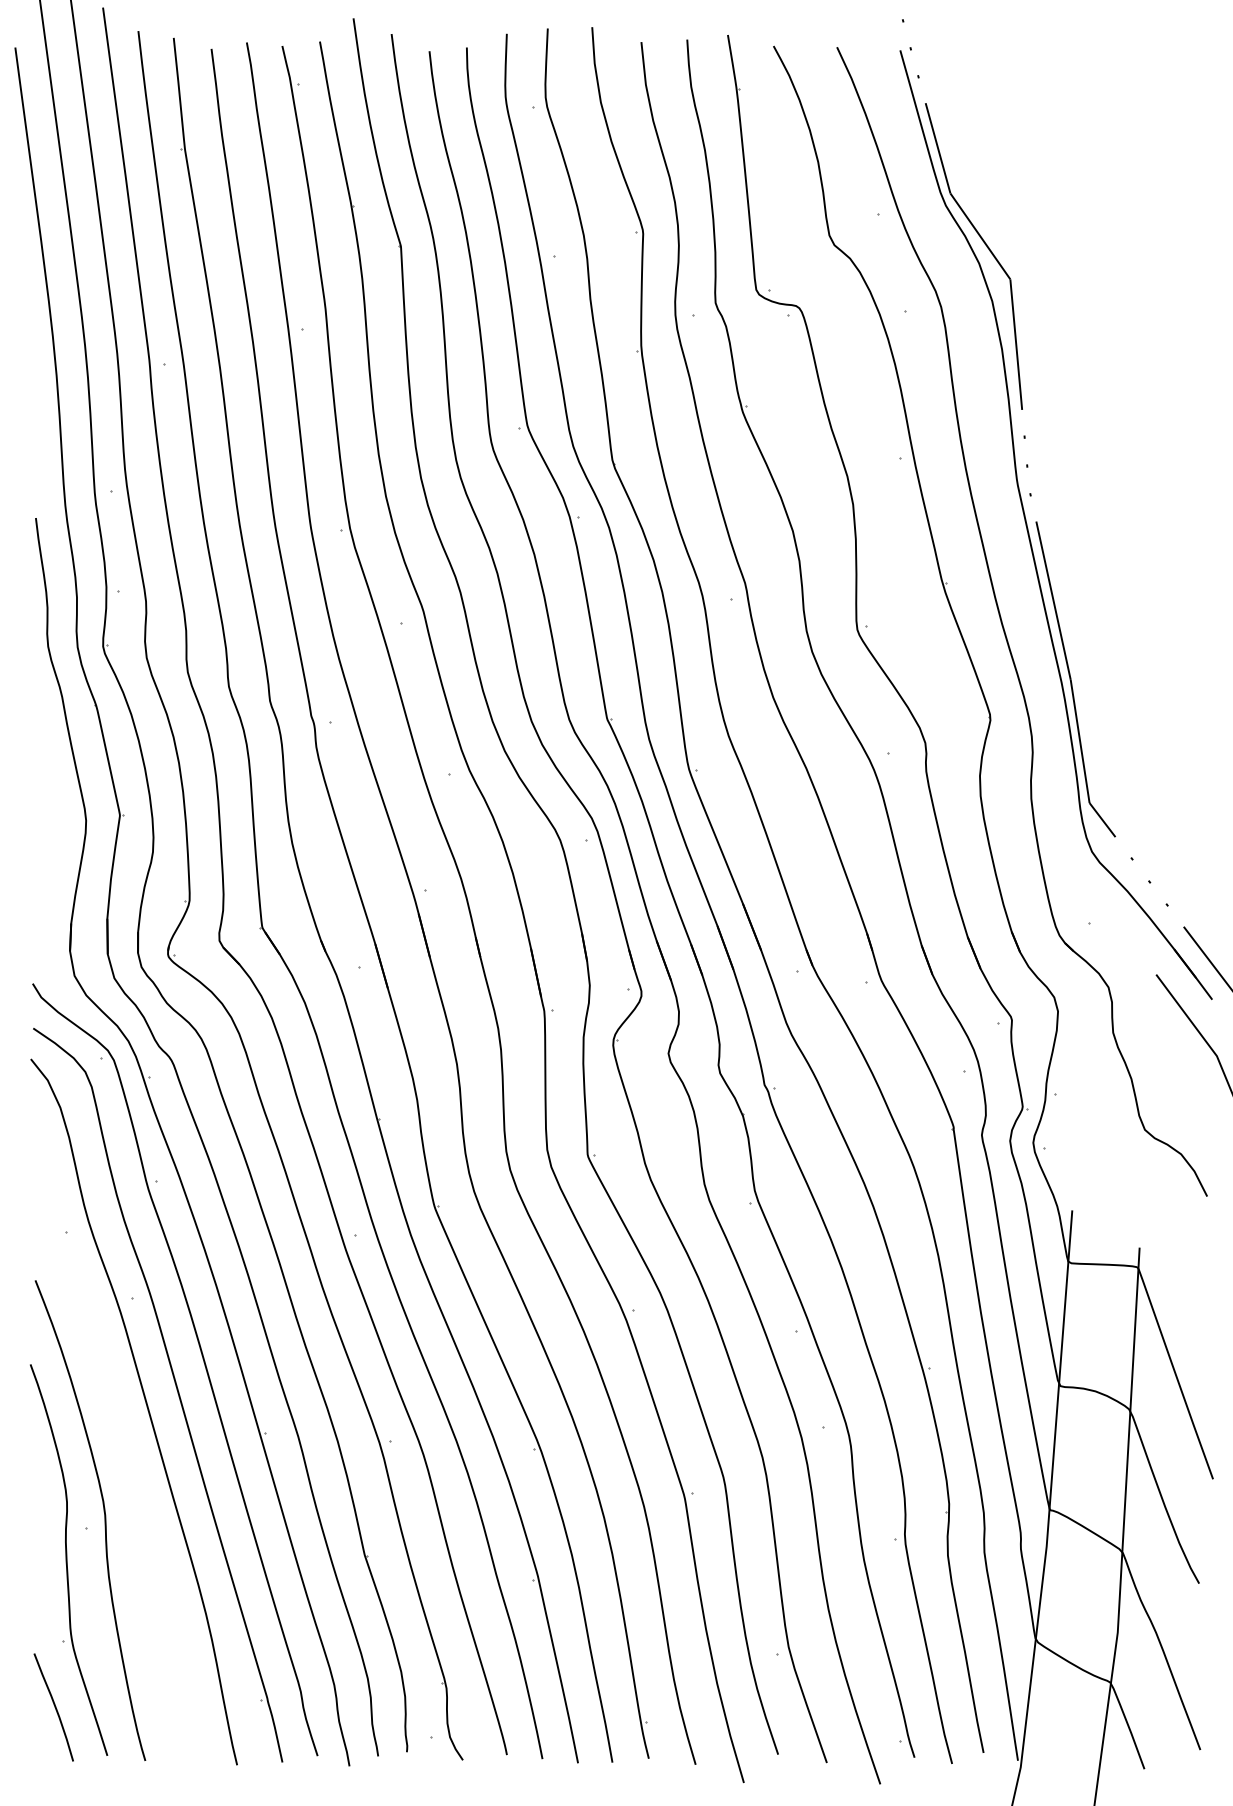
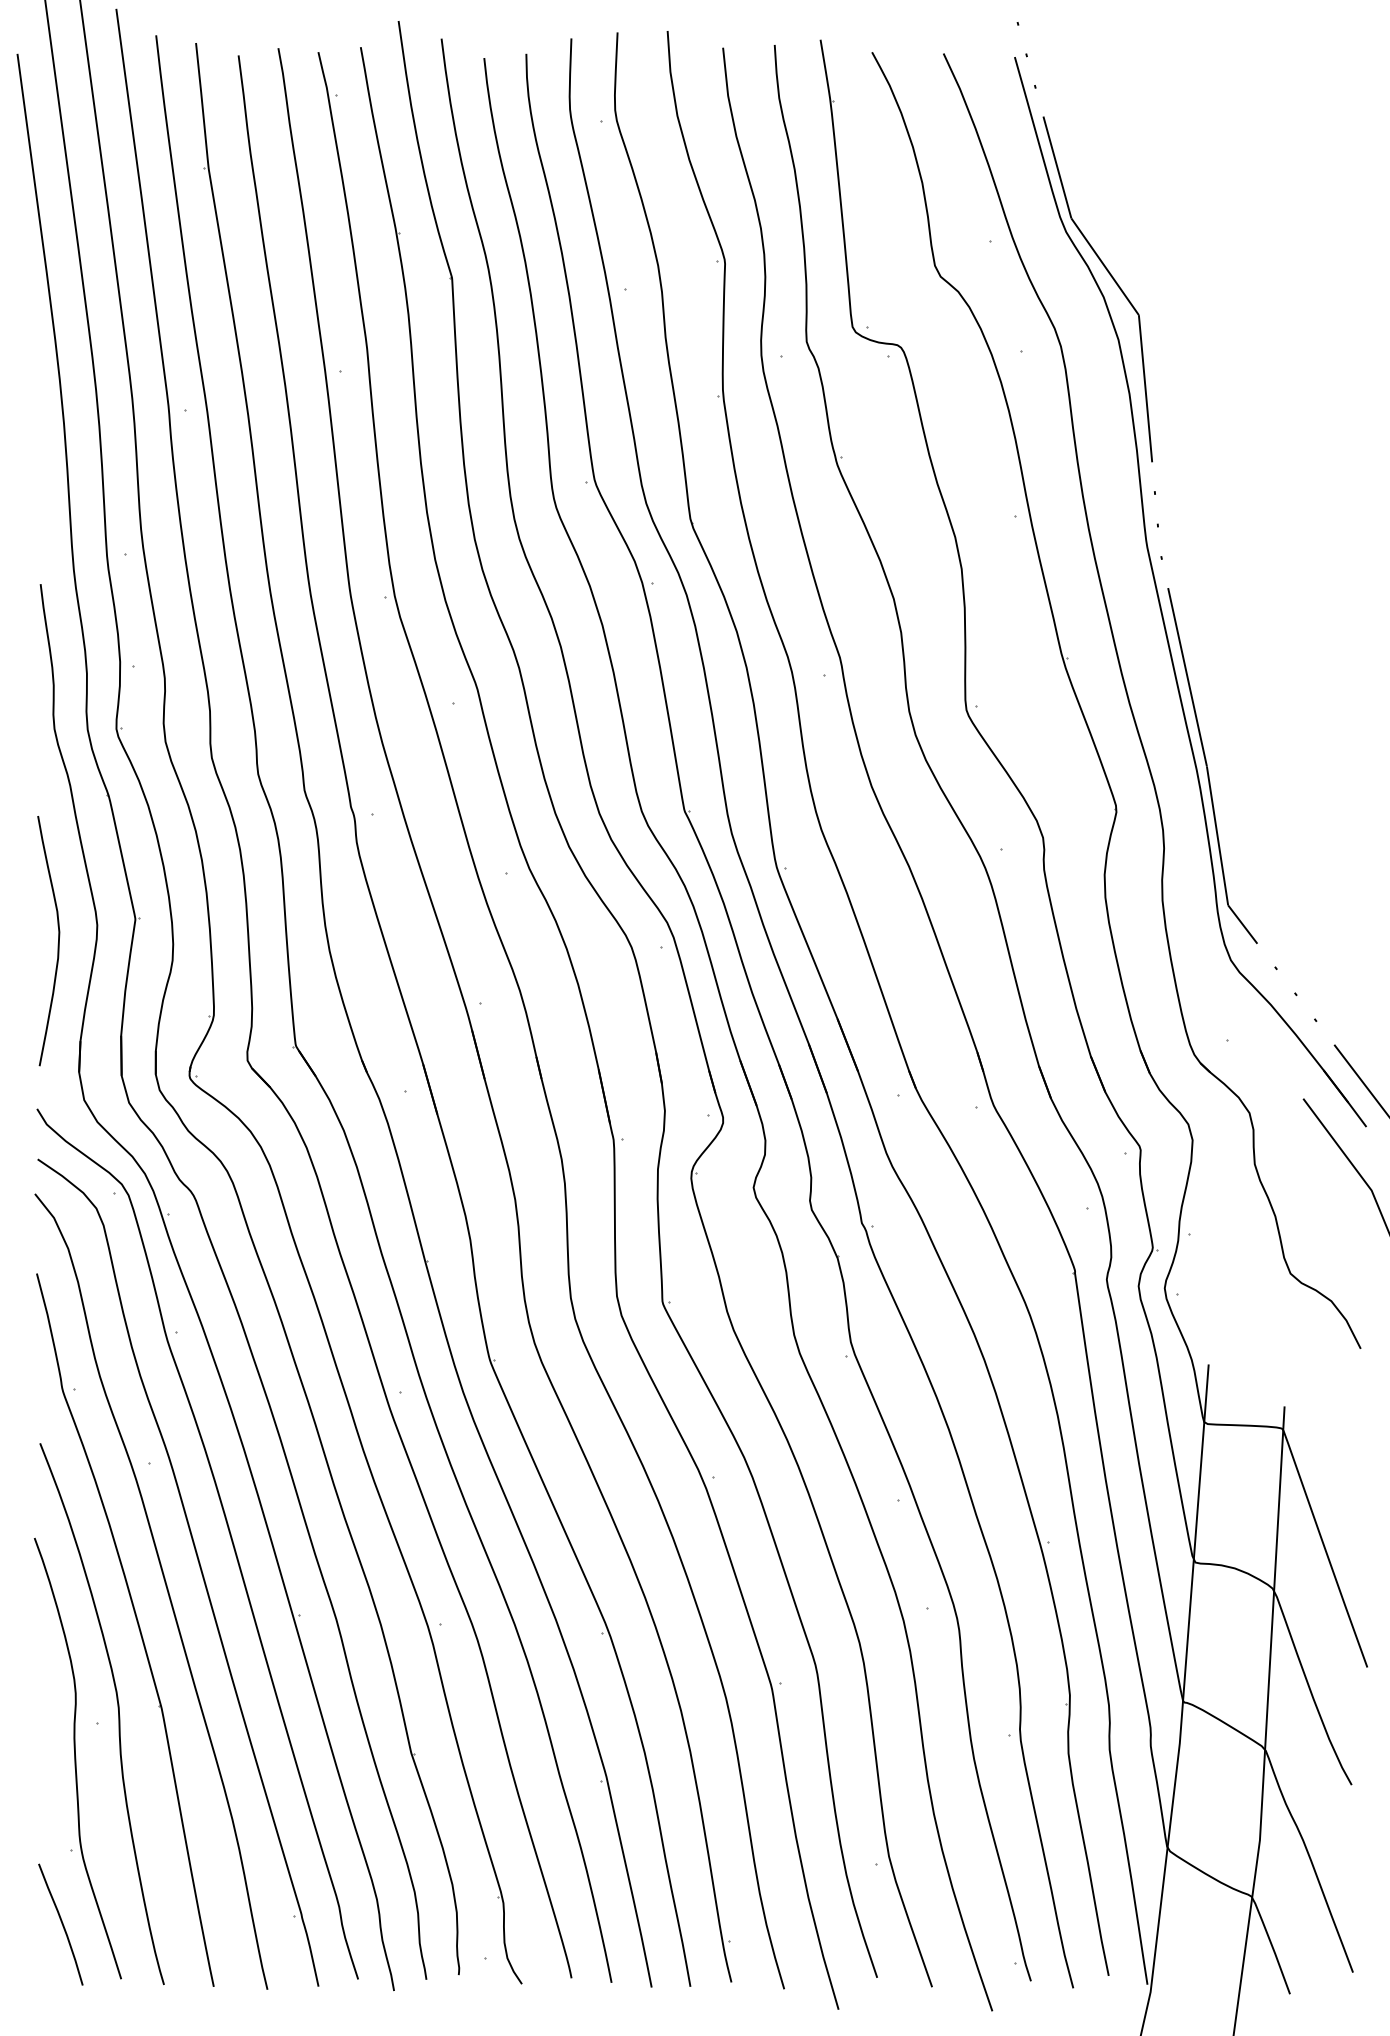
curve: (50, 837) -> (57, 944), added
part: (121, 1442) -> (137, 1625), added

